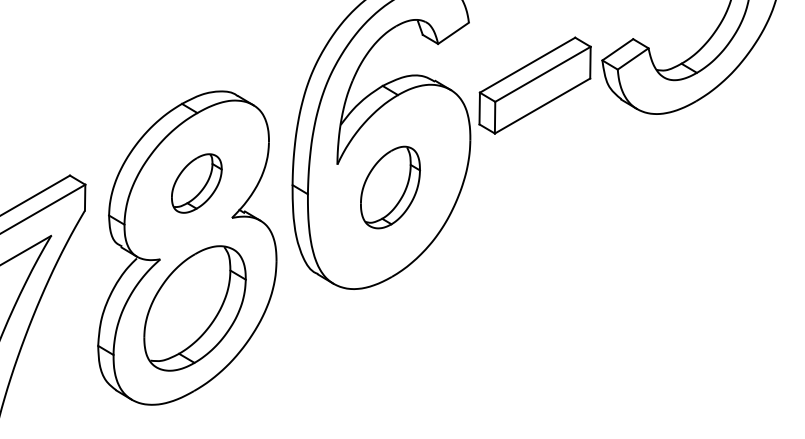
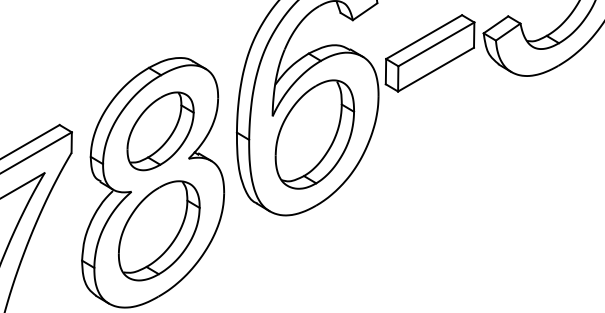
part: (196, 183) -> (160, 131), size x1.67
part: (390, 187) -> (314, 134), size x1.67

